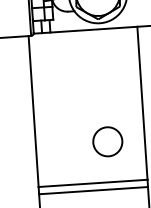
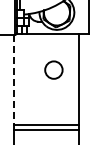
line: (33, 112) -> (13, 80), solid -> dashed
circle: (107, 140) -> (53, 69), moved

